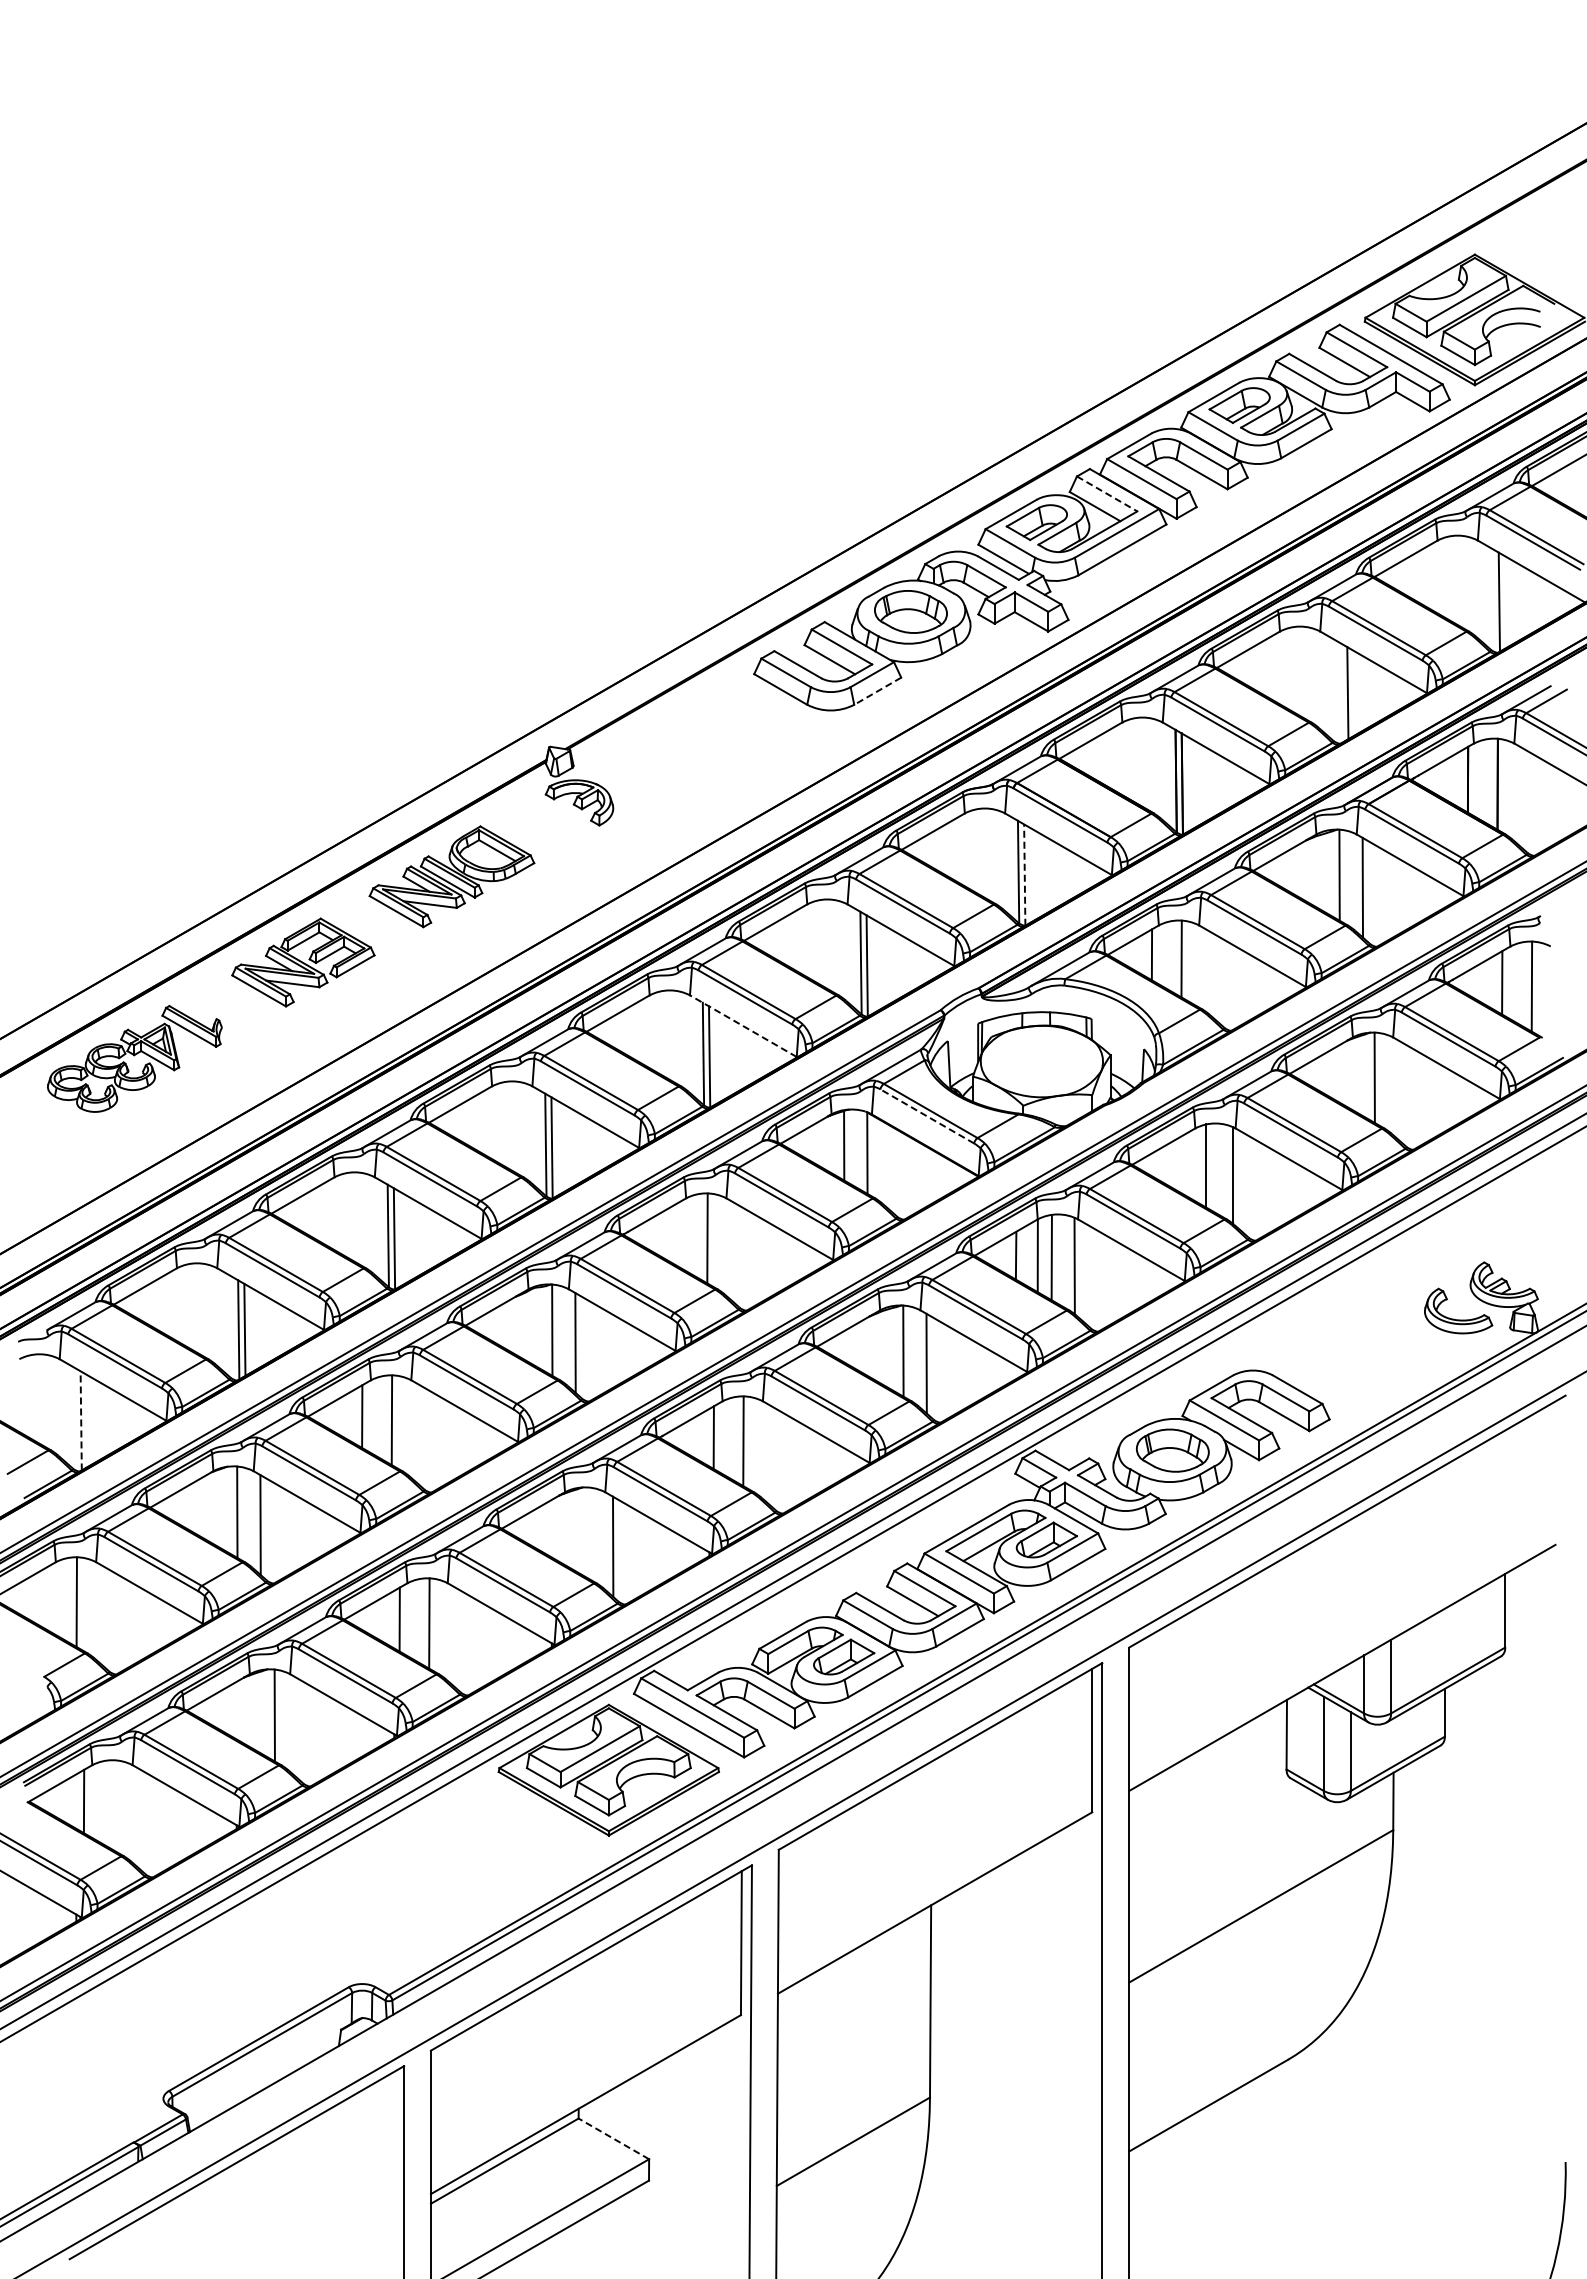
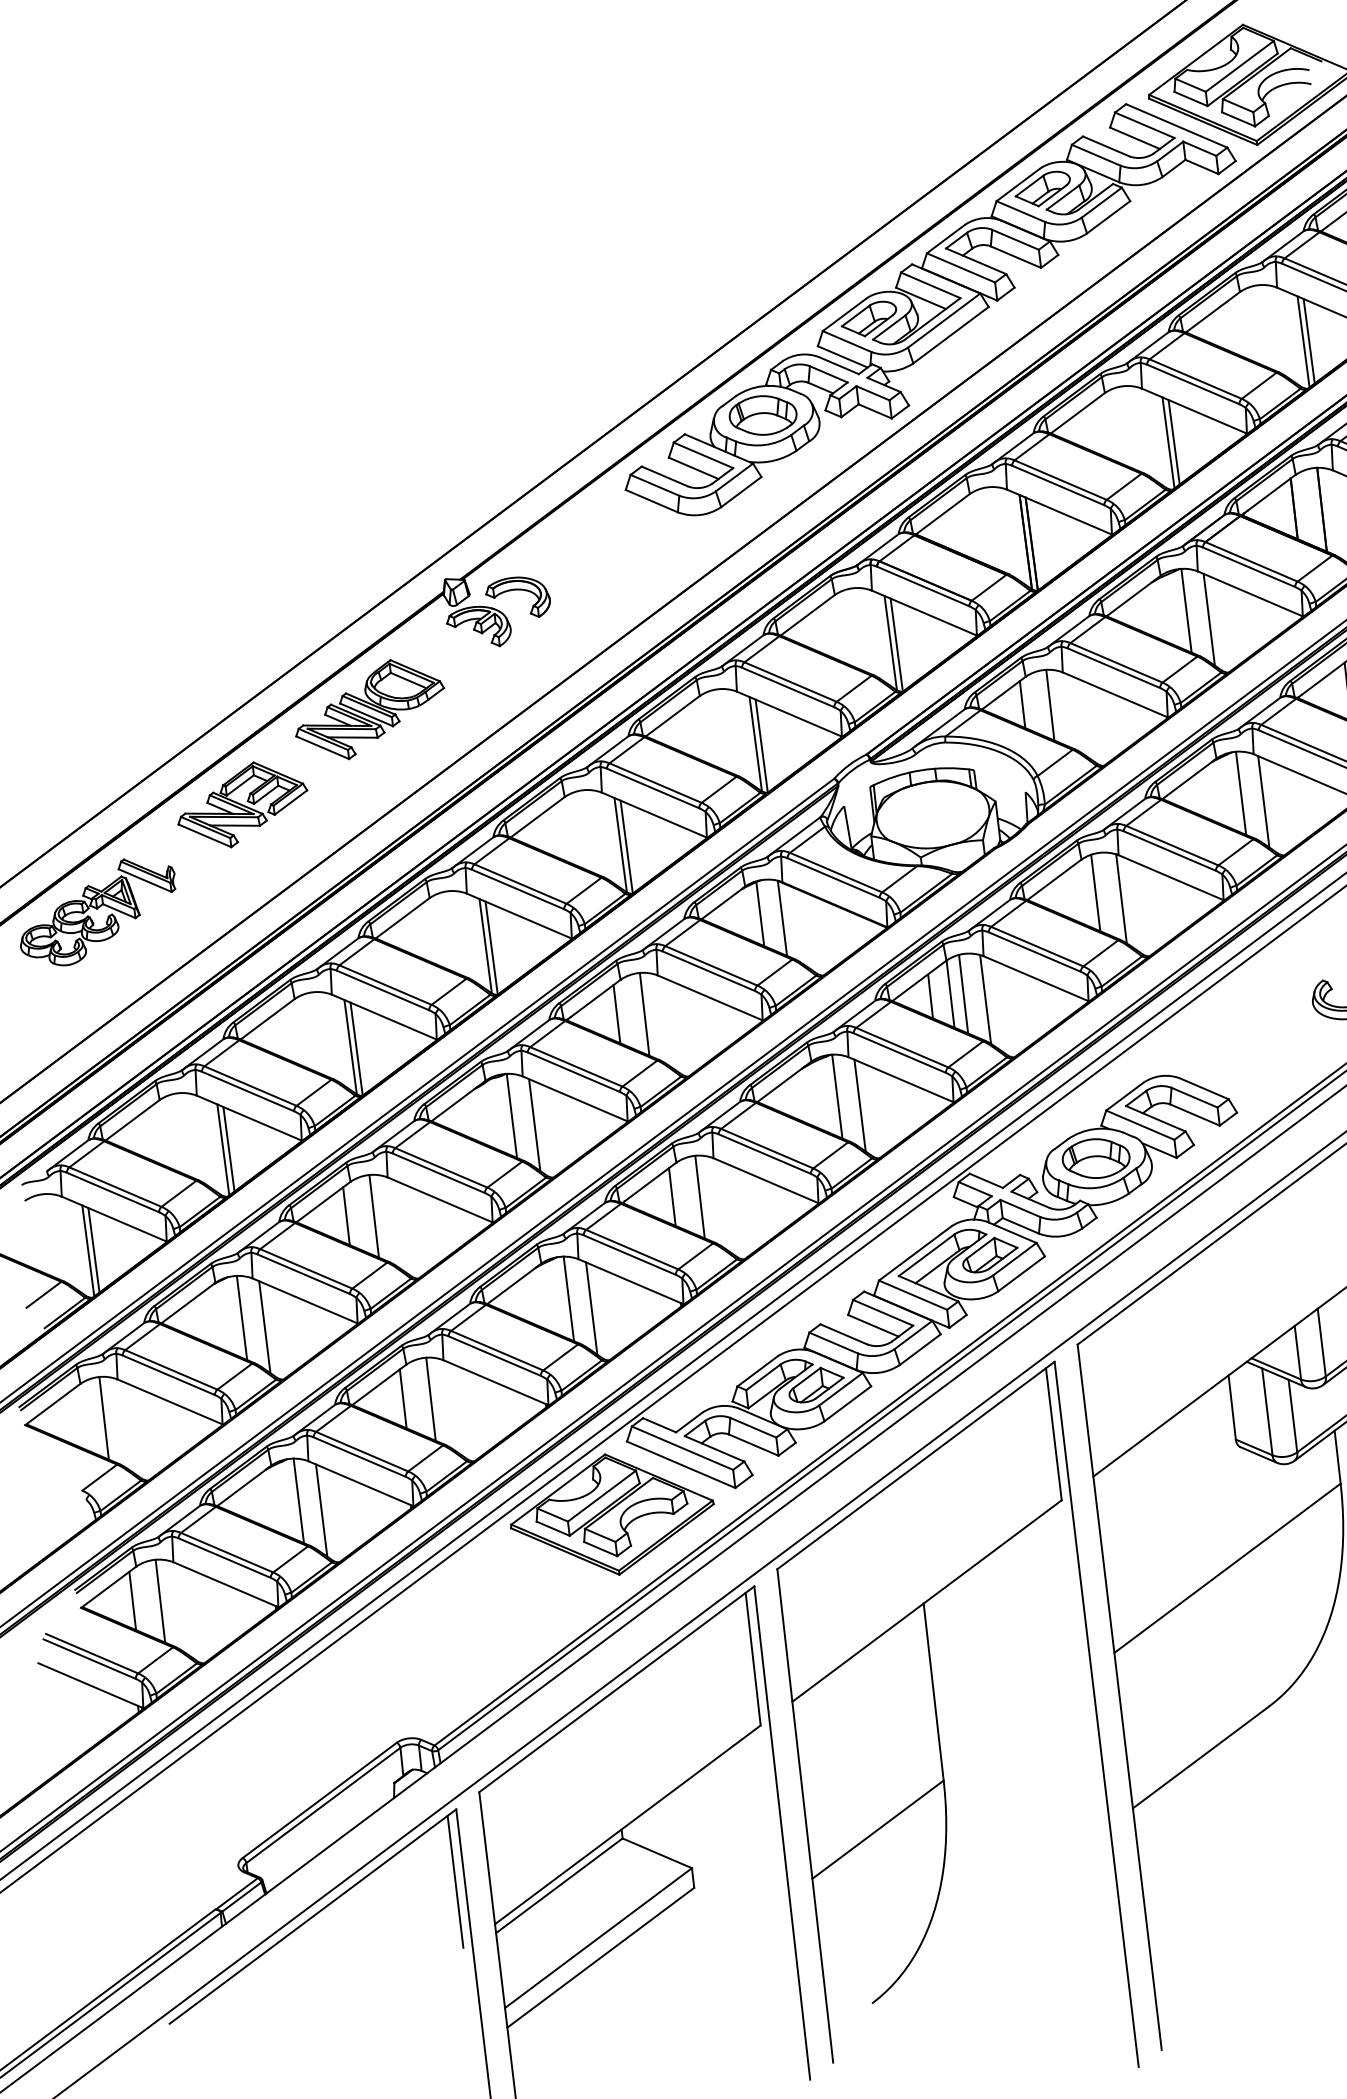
line: (1107, 493) -> (931, 284), dashed -> solid
line: (1505, 602) -> (1309, 341), added
line: (877, 691) -> (741, 492), dashed -> solid
line: (1341, 692) -> (1168, 442), added
part: (627, 768) -> (519, 590), added
line: (1024, 875) -> (896, 645), dashed -> solid
line: (743, 1026) -> (654, 815), dashed -> solid
line: (1397, 1089) -> (1263, 801), added
line: (926, 1116) -> (832, 878), dashed -> solid
line: (677, 1234) -> (616, 1014), added
line: (81, 1420) -> (88, 1250), dashed -> solid
line: (86, 1420) -> (93, 1250), added
line: (589, 1533) -> (568, 1298), added
line: (297, 1728) -> (321, 1510), added
line: (113, 1805) -> (160, 1601), added
line: (613, 2138) -> (656, 1853), dashed -> solid
line: (394, 2143) -> (455, 1881), added

